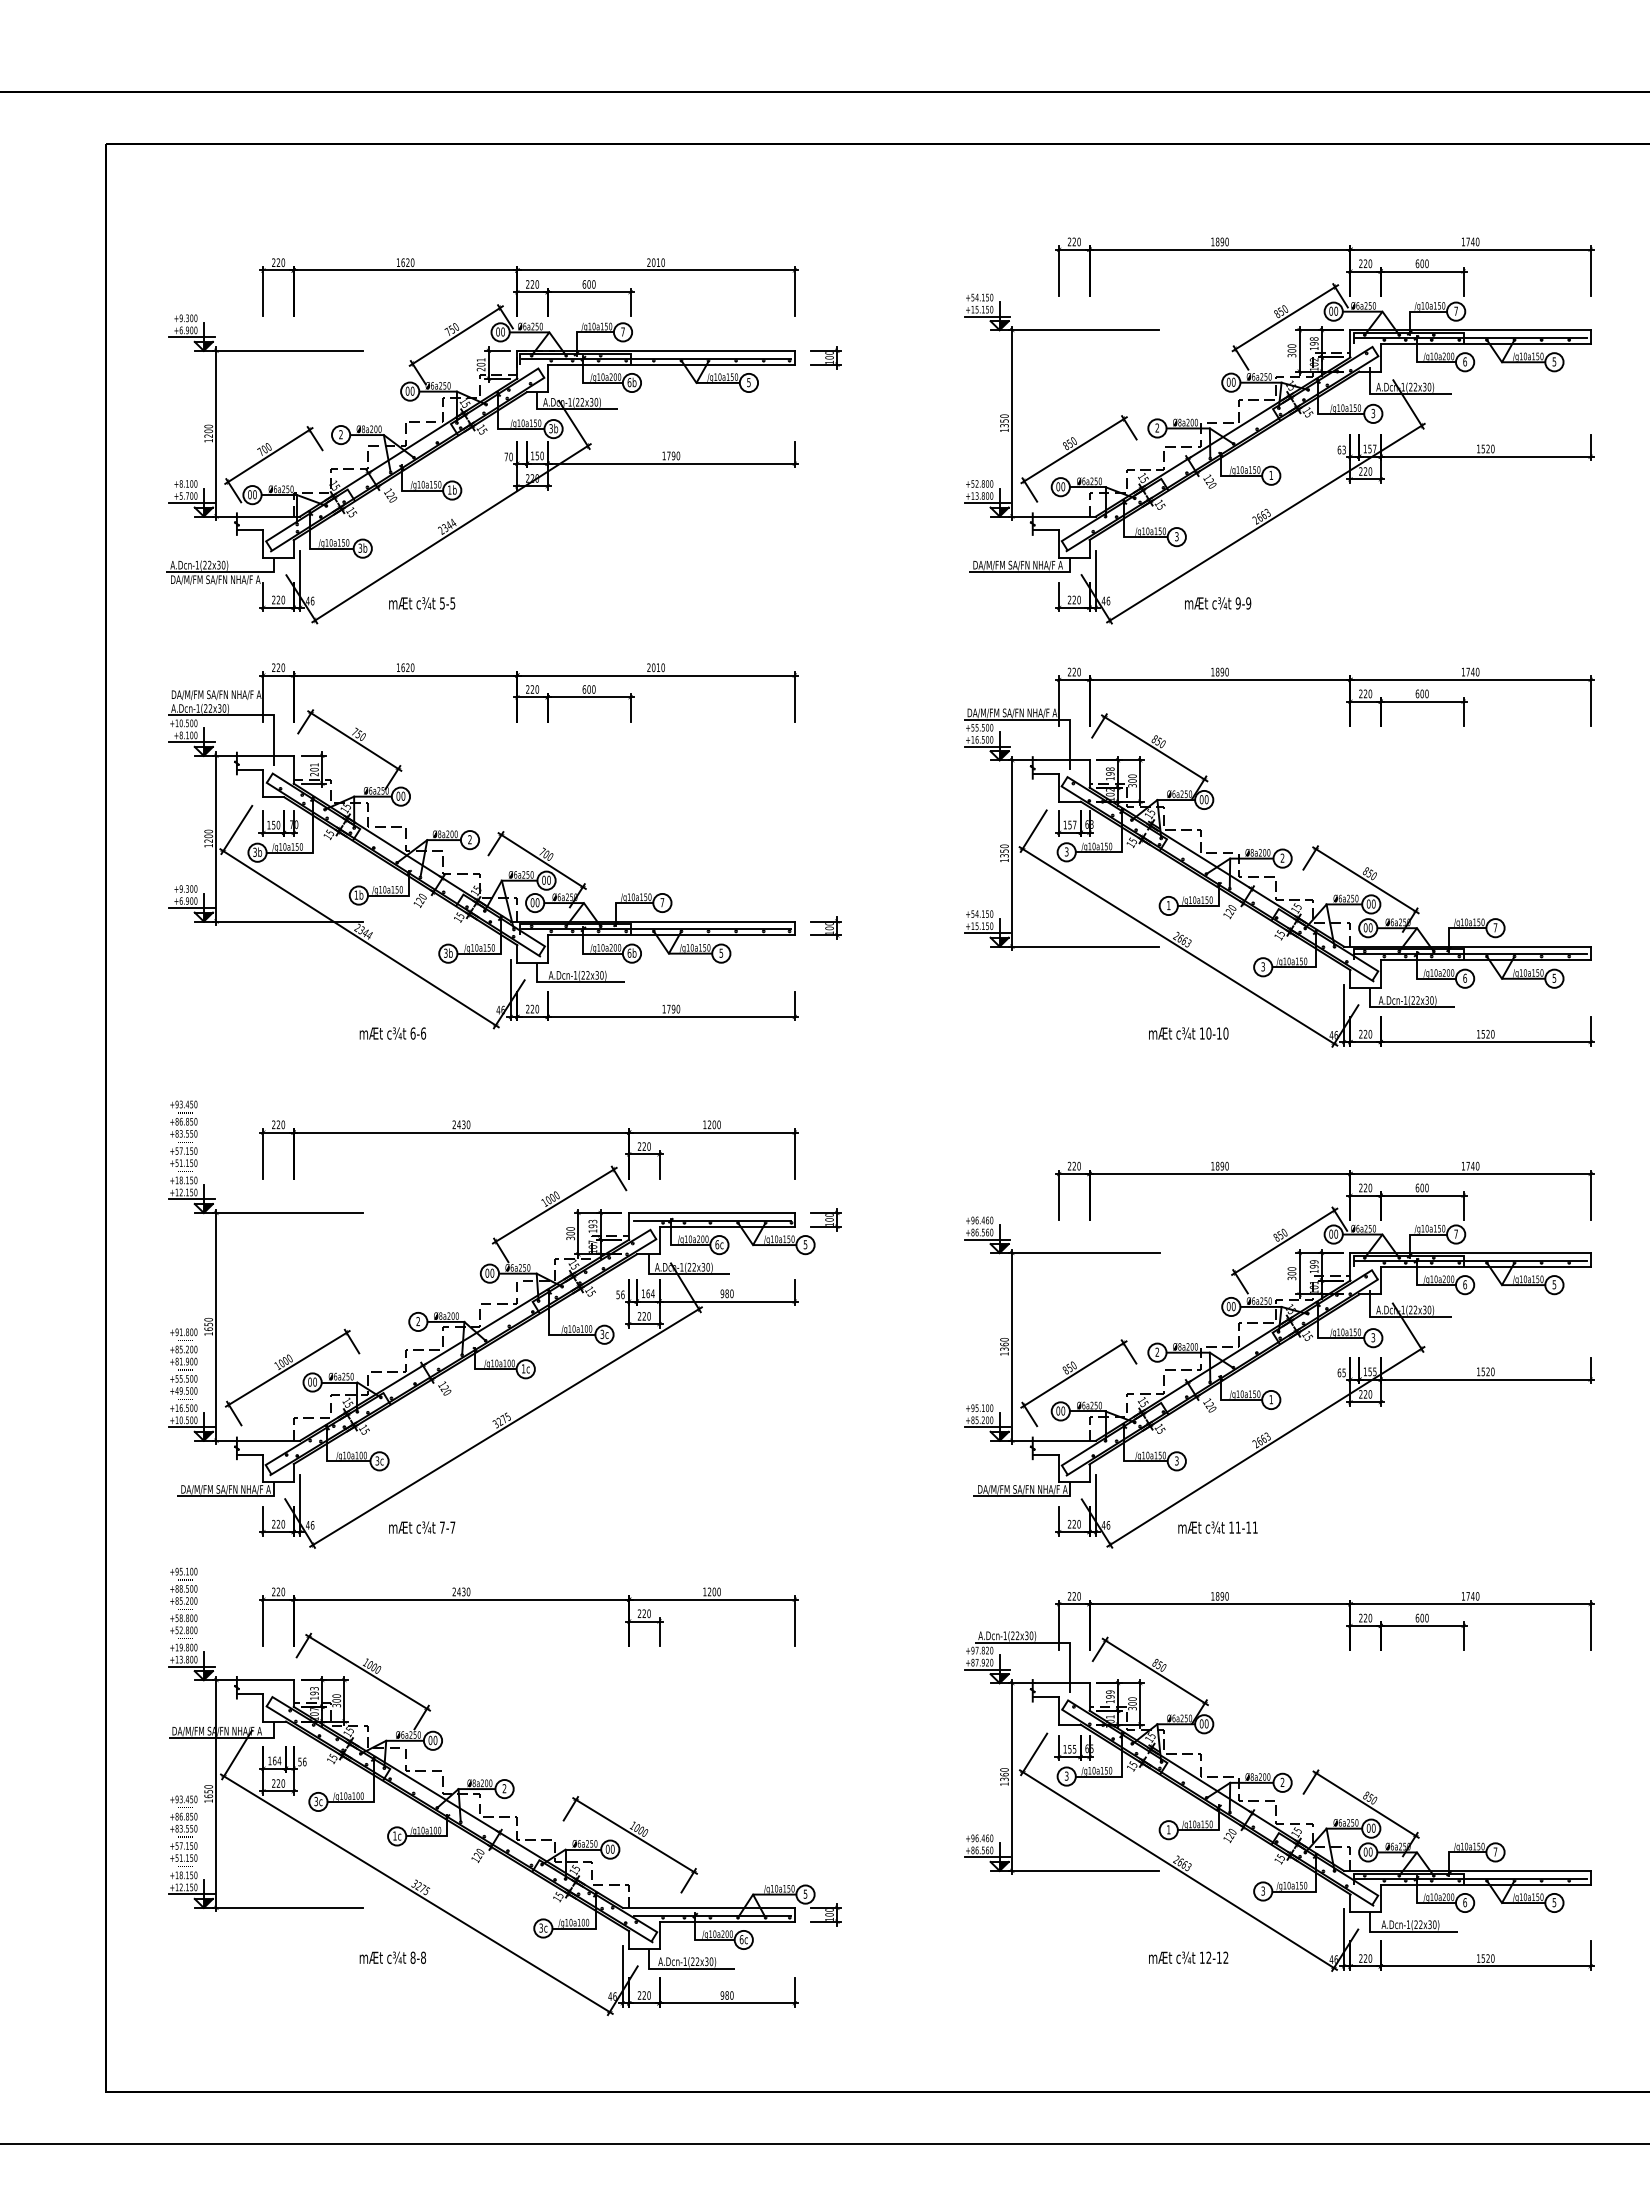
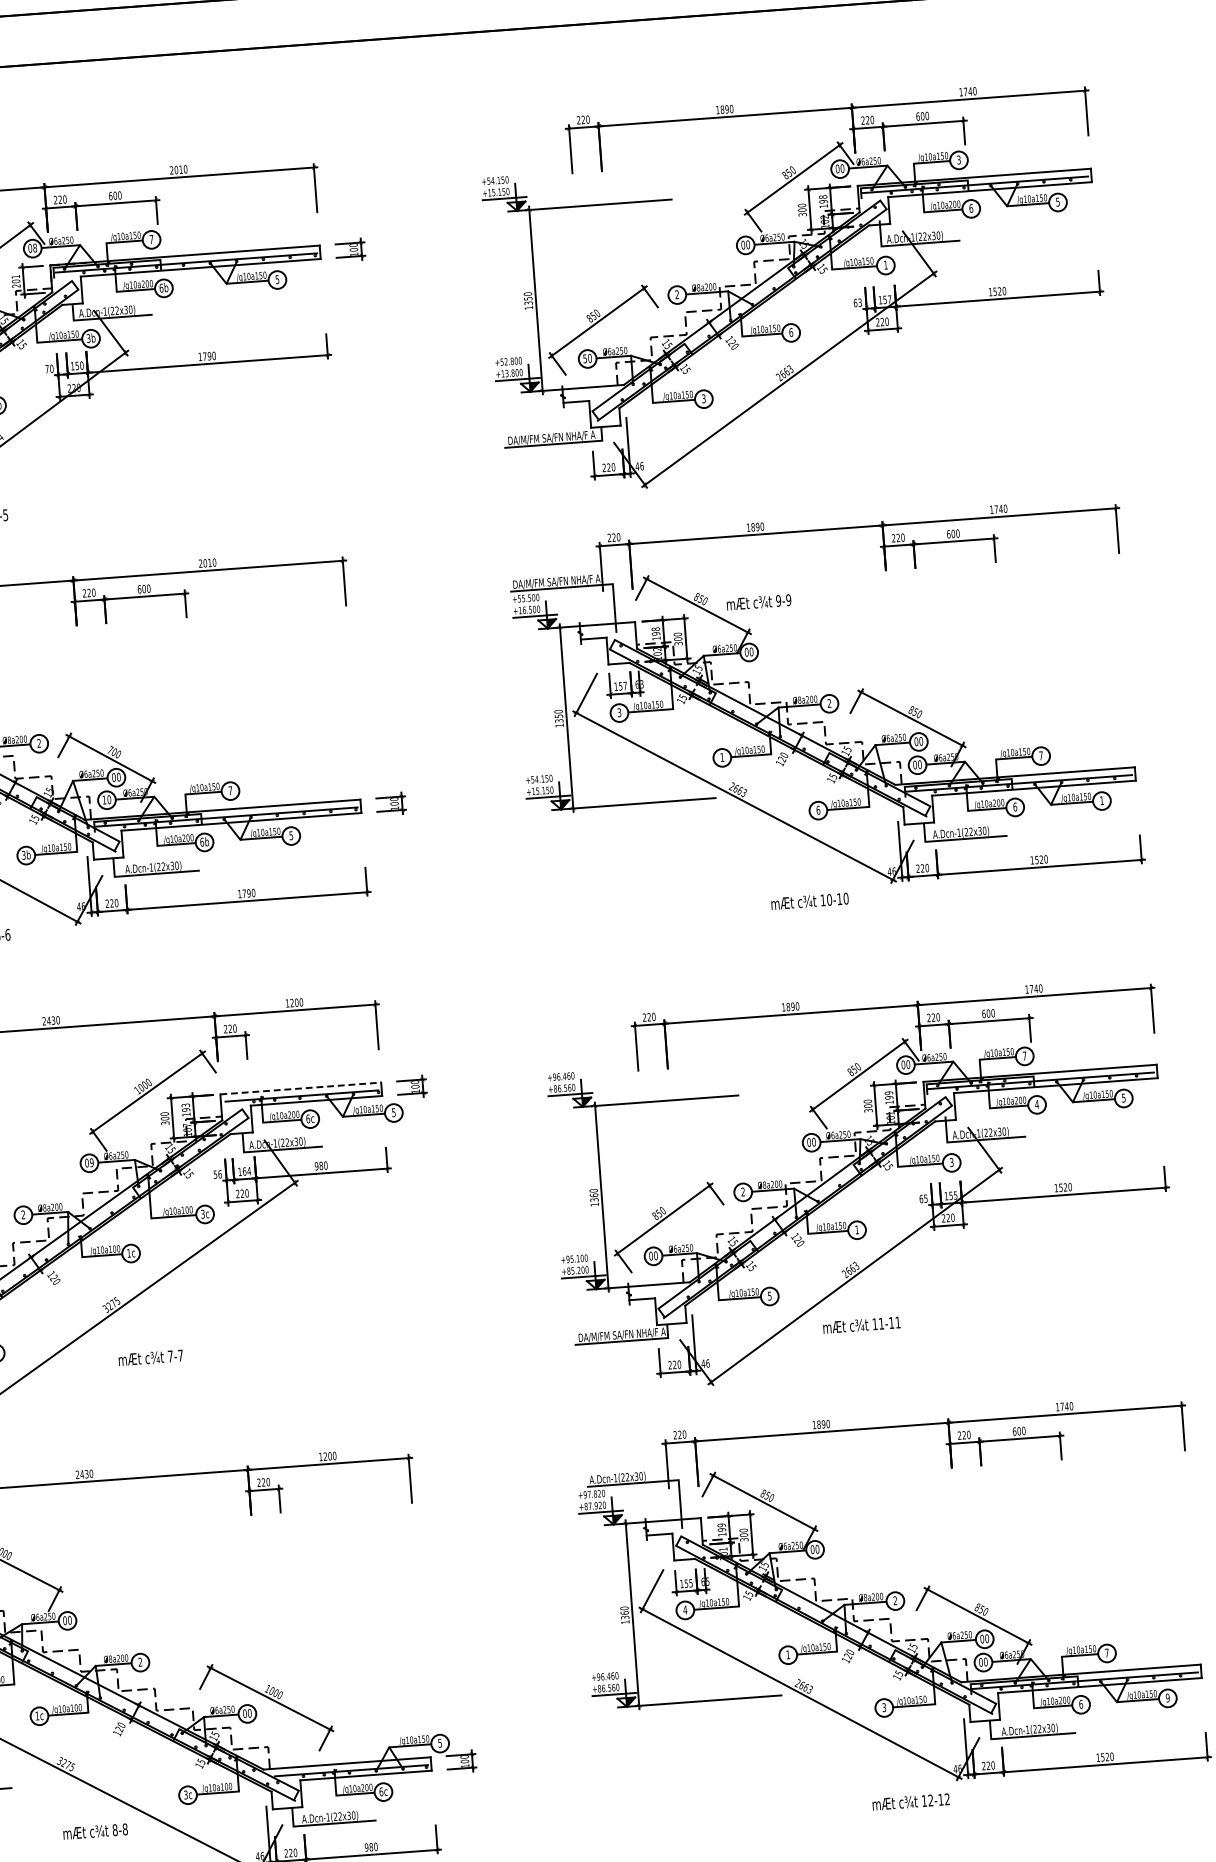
text: (1455, 310) -> (958, 159), 7 -> 3
text: (502, 332) -> (34, 248), 00 -> 08
text: (1373, 413) -> (886, 265), 3 -> 1
text: (1271, 474) -> (791, 331), 1 -> 6
text: (1058, 486) -> (585, 358), 00 -> 50
text: (1218, 603) -> (759, 602), moved
text: (532, 902) -> (104, 799), 00 -> 10
text: (1263, 966) -> (818, 809), 3 -> 6
text: (1554, 977) -> (1101, 799), 5 -> 1
text: (1188, 1033) -> (809, 901), moved
line: (712, 1212) -> (301, 1088), solid -> dashed
text: (491, 1273) -> (91, 1163), 00 -> 09
text: (1464, 1284) -> (1036, 1104), 6 -> 4
text: (1176, 1460) -> (769, 1295), 3 -> 5
text: (422, 1527) -> (151, 1357), moved
text: (1217, 1527) -> (861, 1325), moved
text: (1066, 1775) -> (685, 1609), 3 -> 4
text: (1554, 1902) -> (1167, 1697), 5 -> 9
text: (392, 1957) -> (95, 1831), moved
text: (1188, 1957) -> (910, 1801), moved

